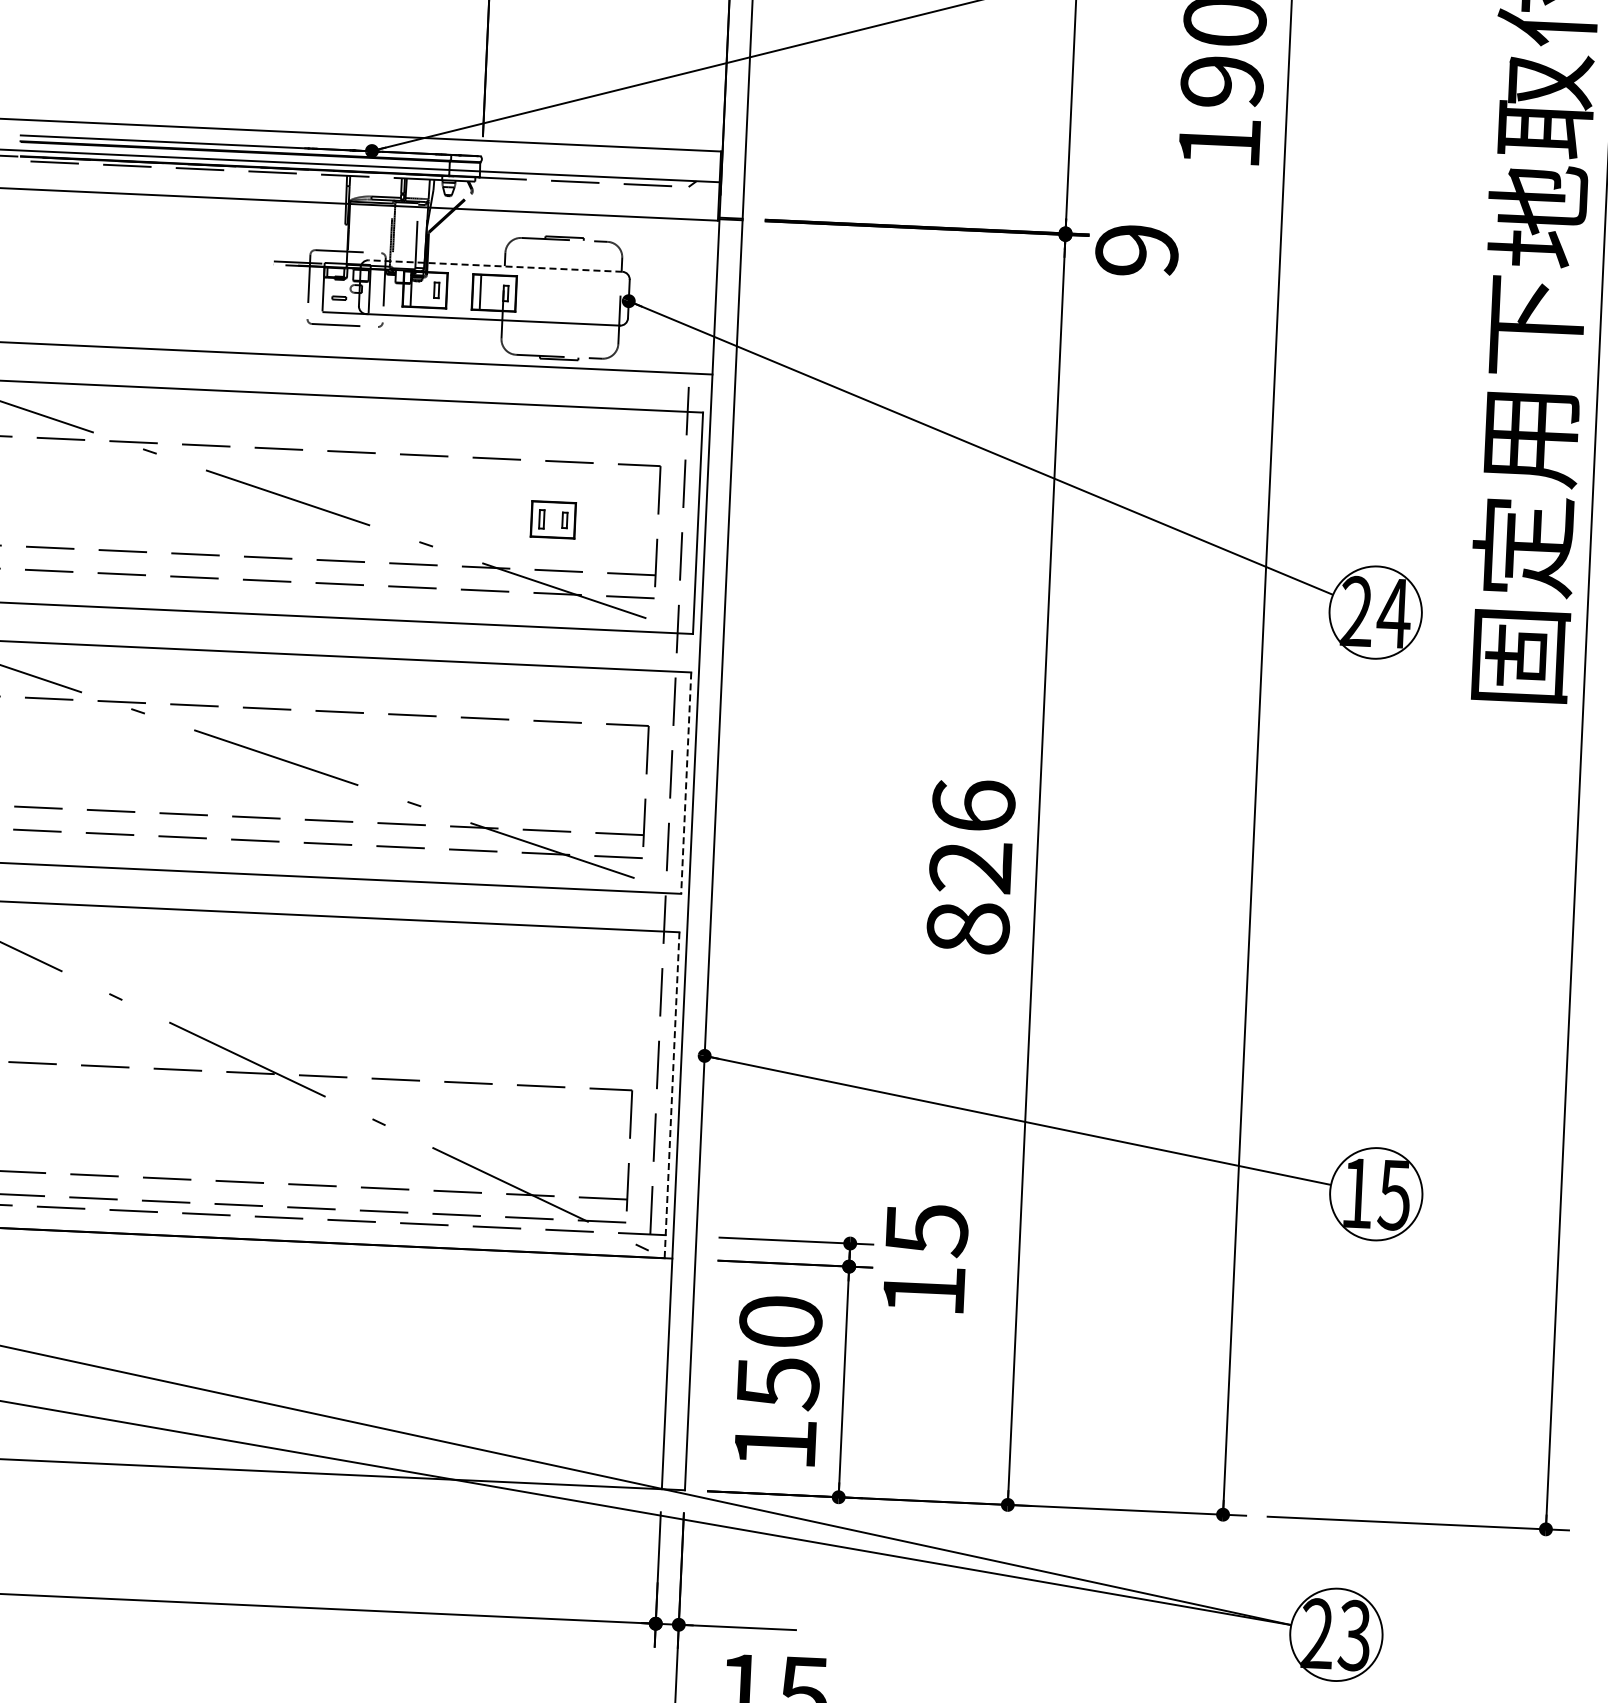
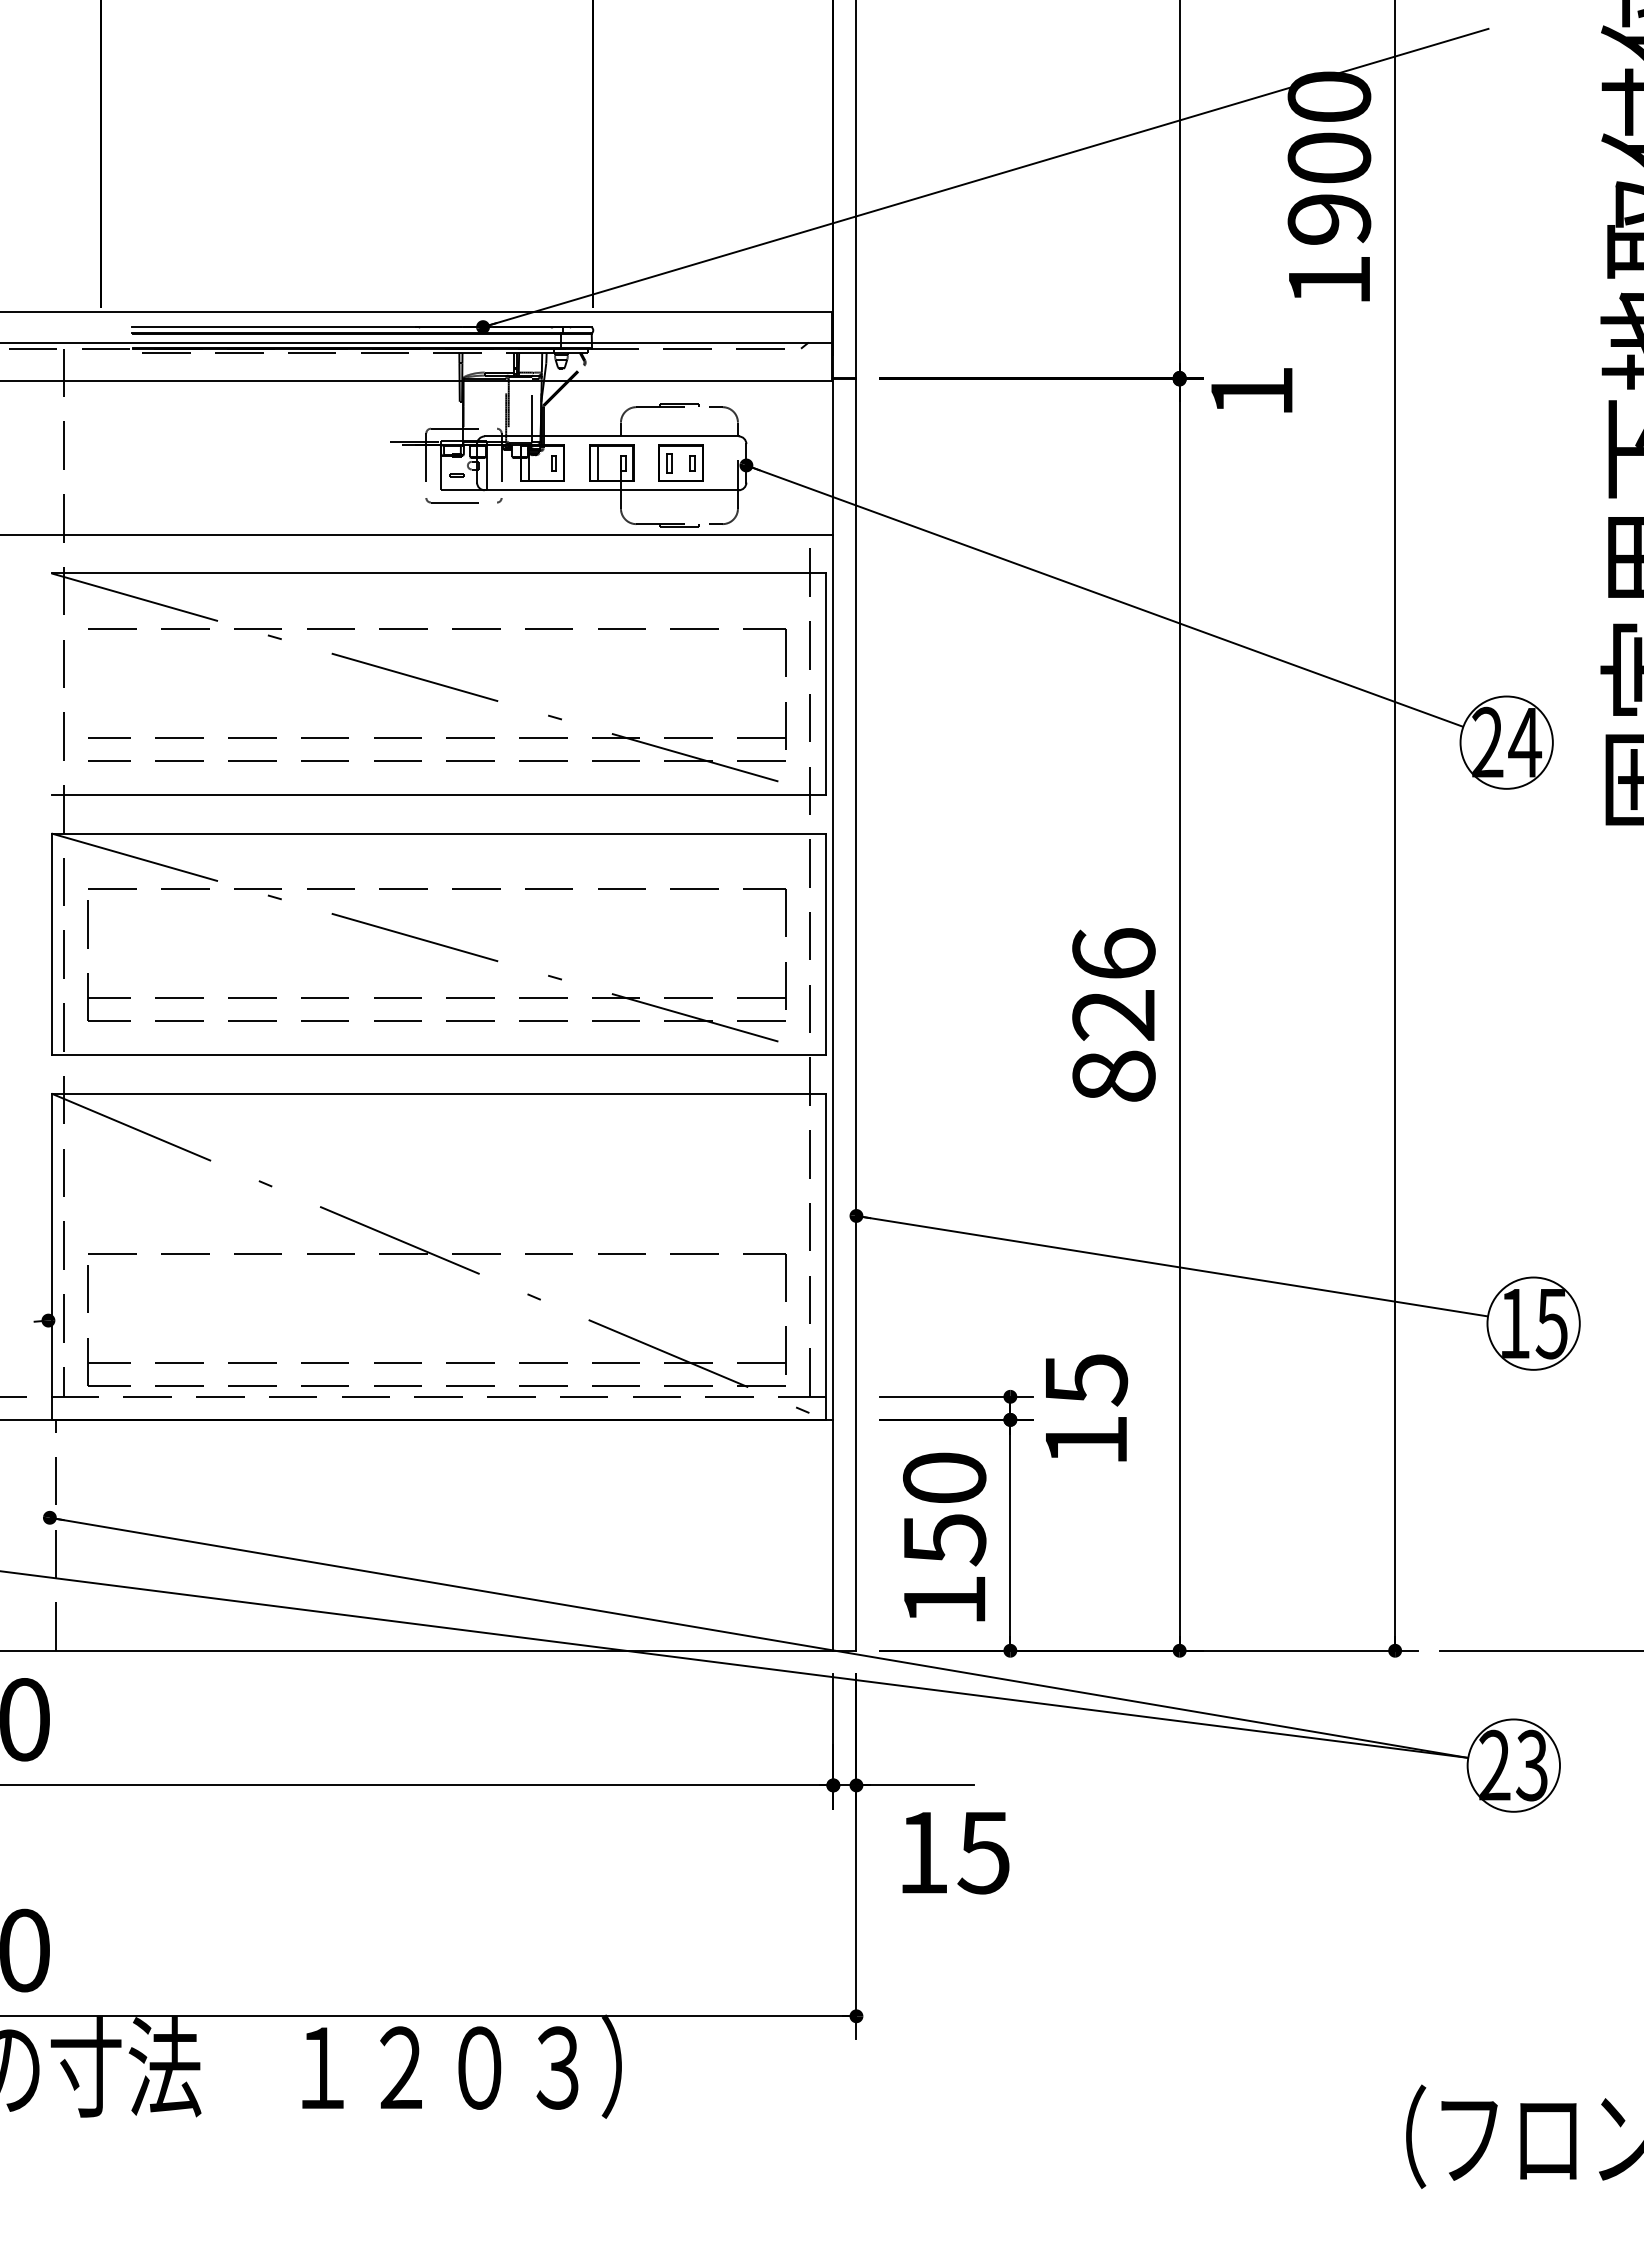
text: (1136, 251) -> (1251, 392), 9 -> 1
line: (495, 266) -> (611, 436), dashed -> solid
part: (552, 519) -> (680, 462), moved
line: (686, 783) -> (825, 944), dashed -> solid
line: (671, 1095) -> (825, 1257), dashed -> solid

